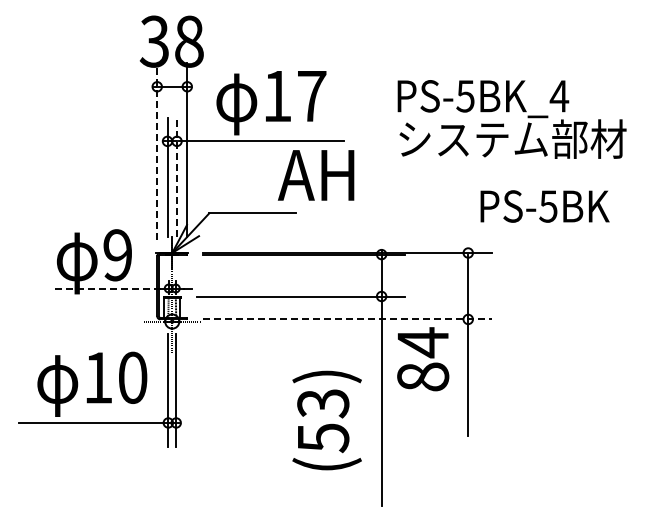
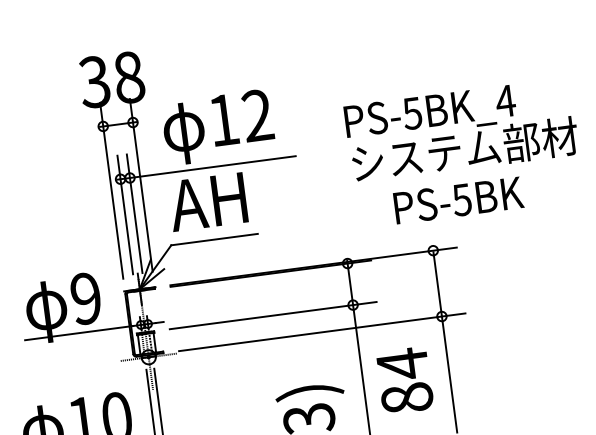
text: (311, 95) -> (257, 114), 17 -> 12
text: (511, 119) -> (461, 130), moved
line: (157, 151) -> (111, 190), dashed -> solid
text: (316, 175) -> (208, 202), moved
line: (177, 177) -> (135, 213), dashed -> solid
text: (544, 206) -> (458, 200), moved
line: (105, 288) -> (78, 333), dashed -> solid
line: (348, 319) -> (323, 332), dashed -> solid
text: (423, 359) -> (405, 380), moved

